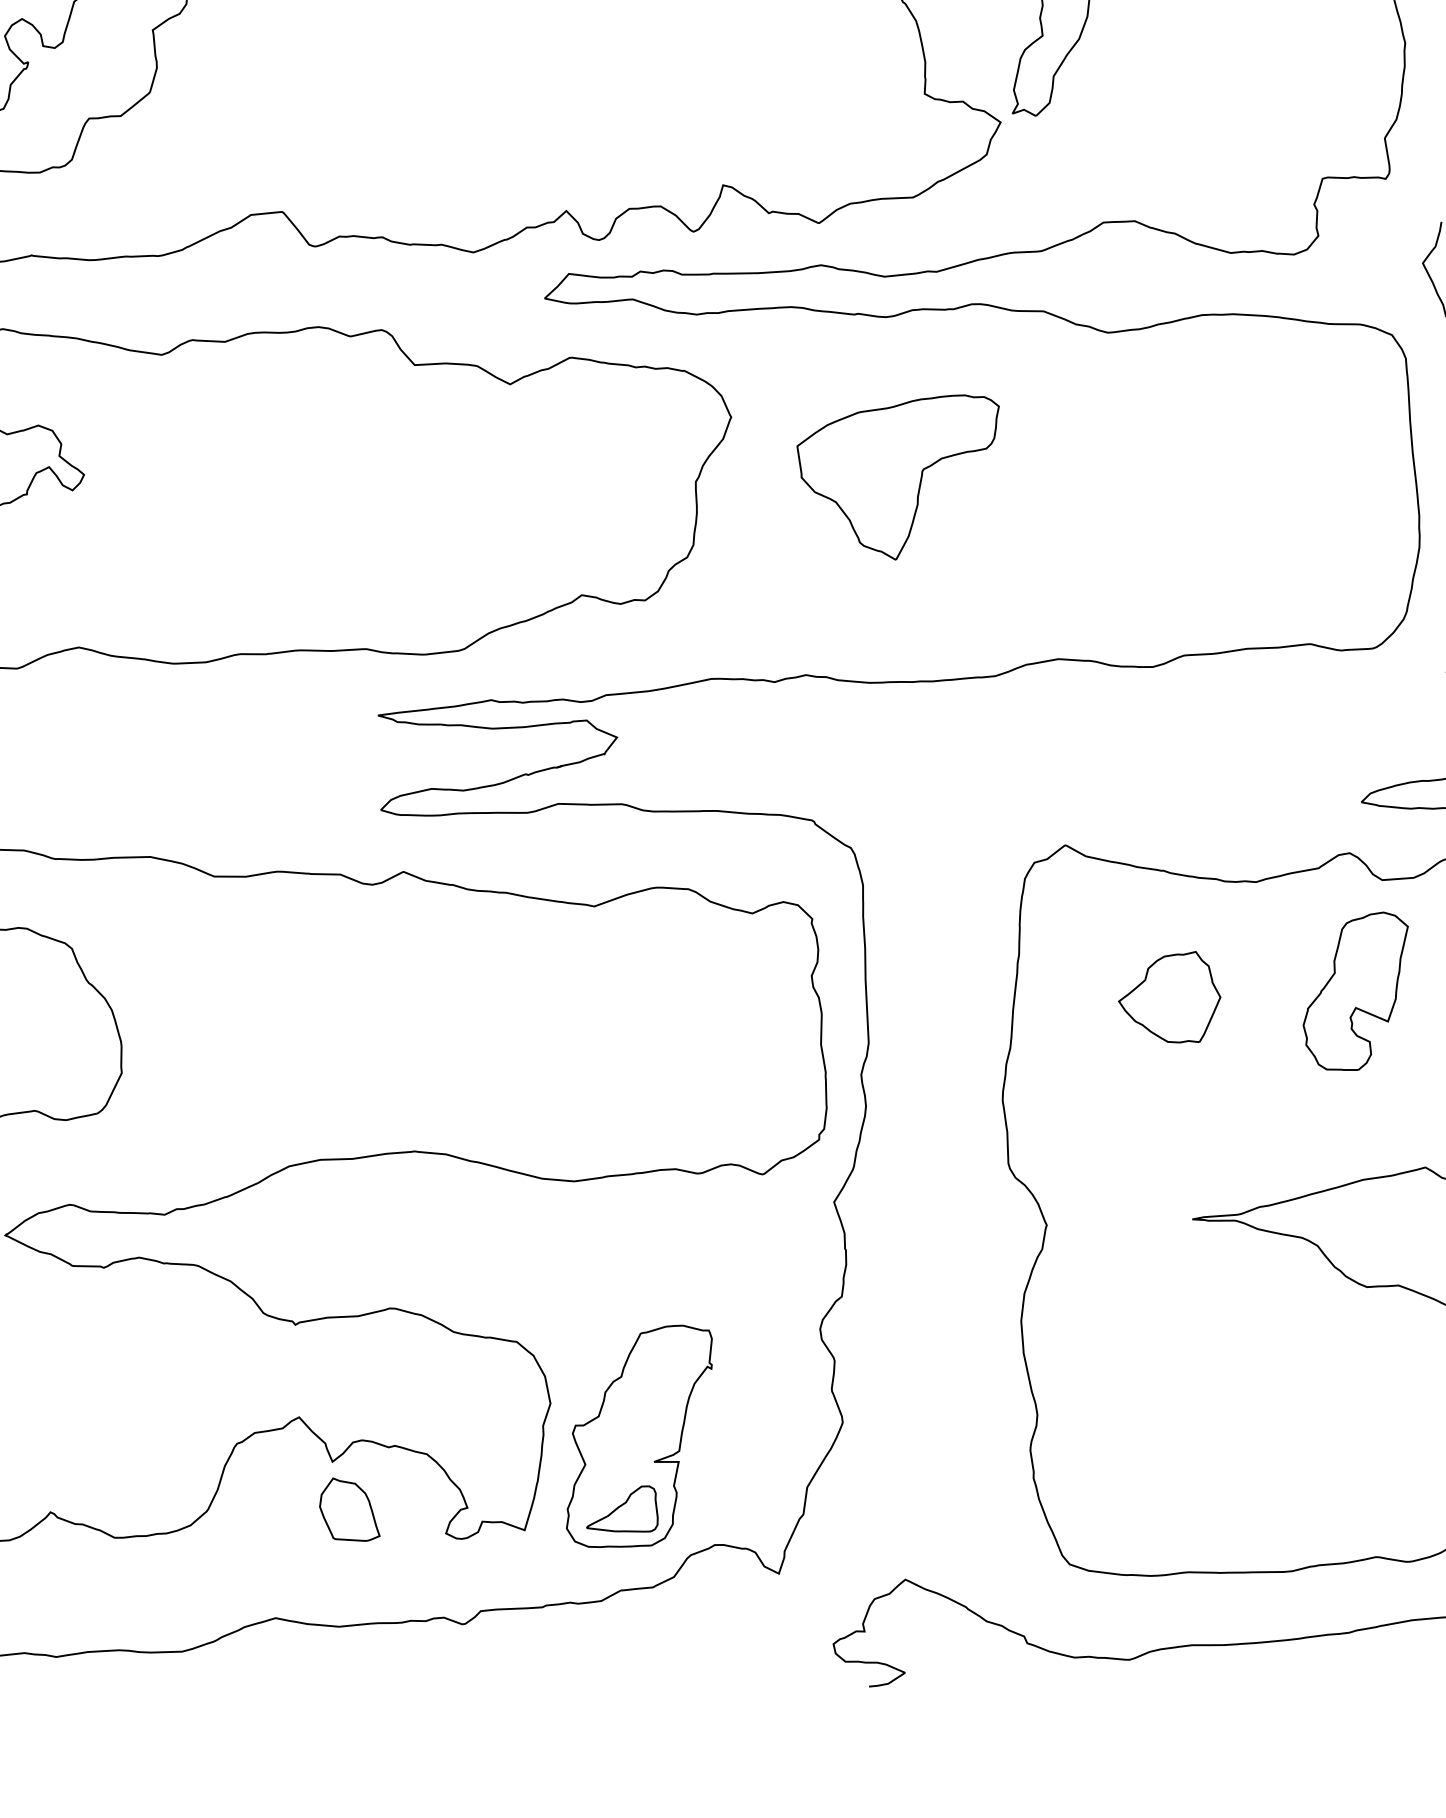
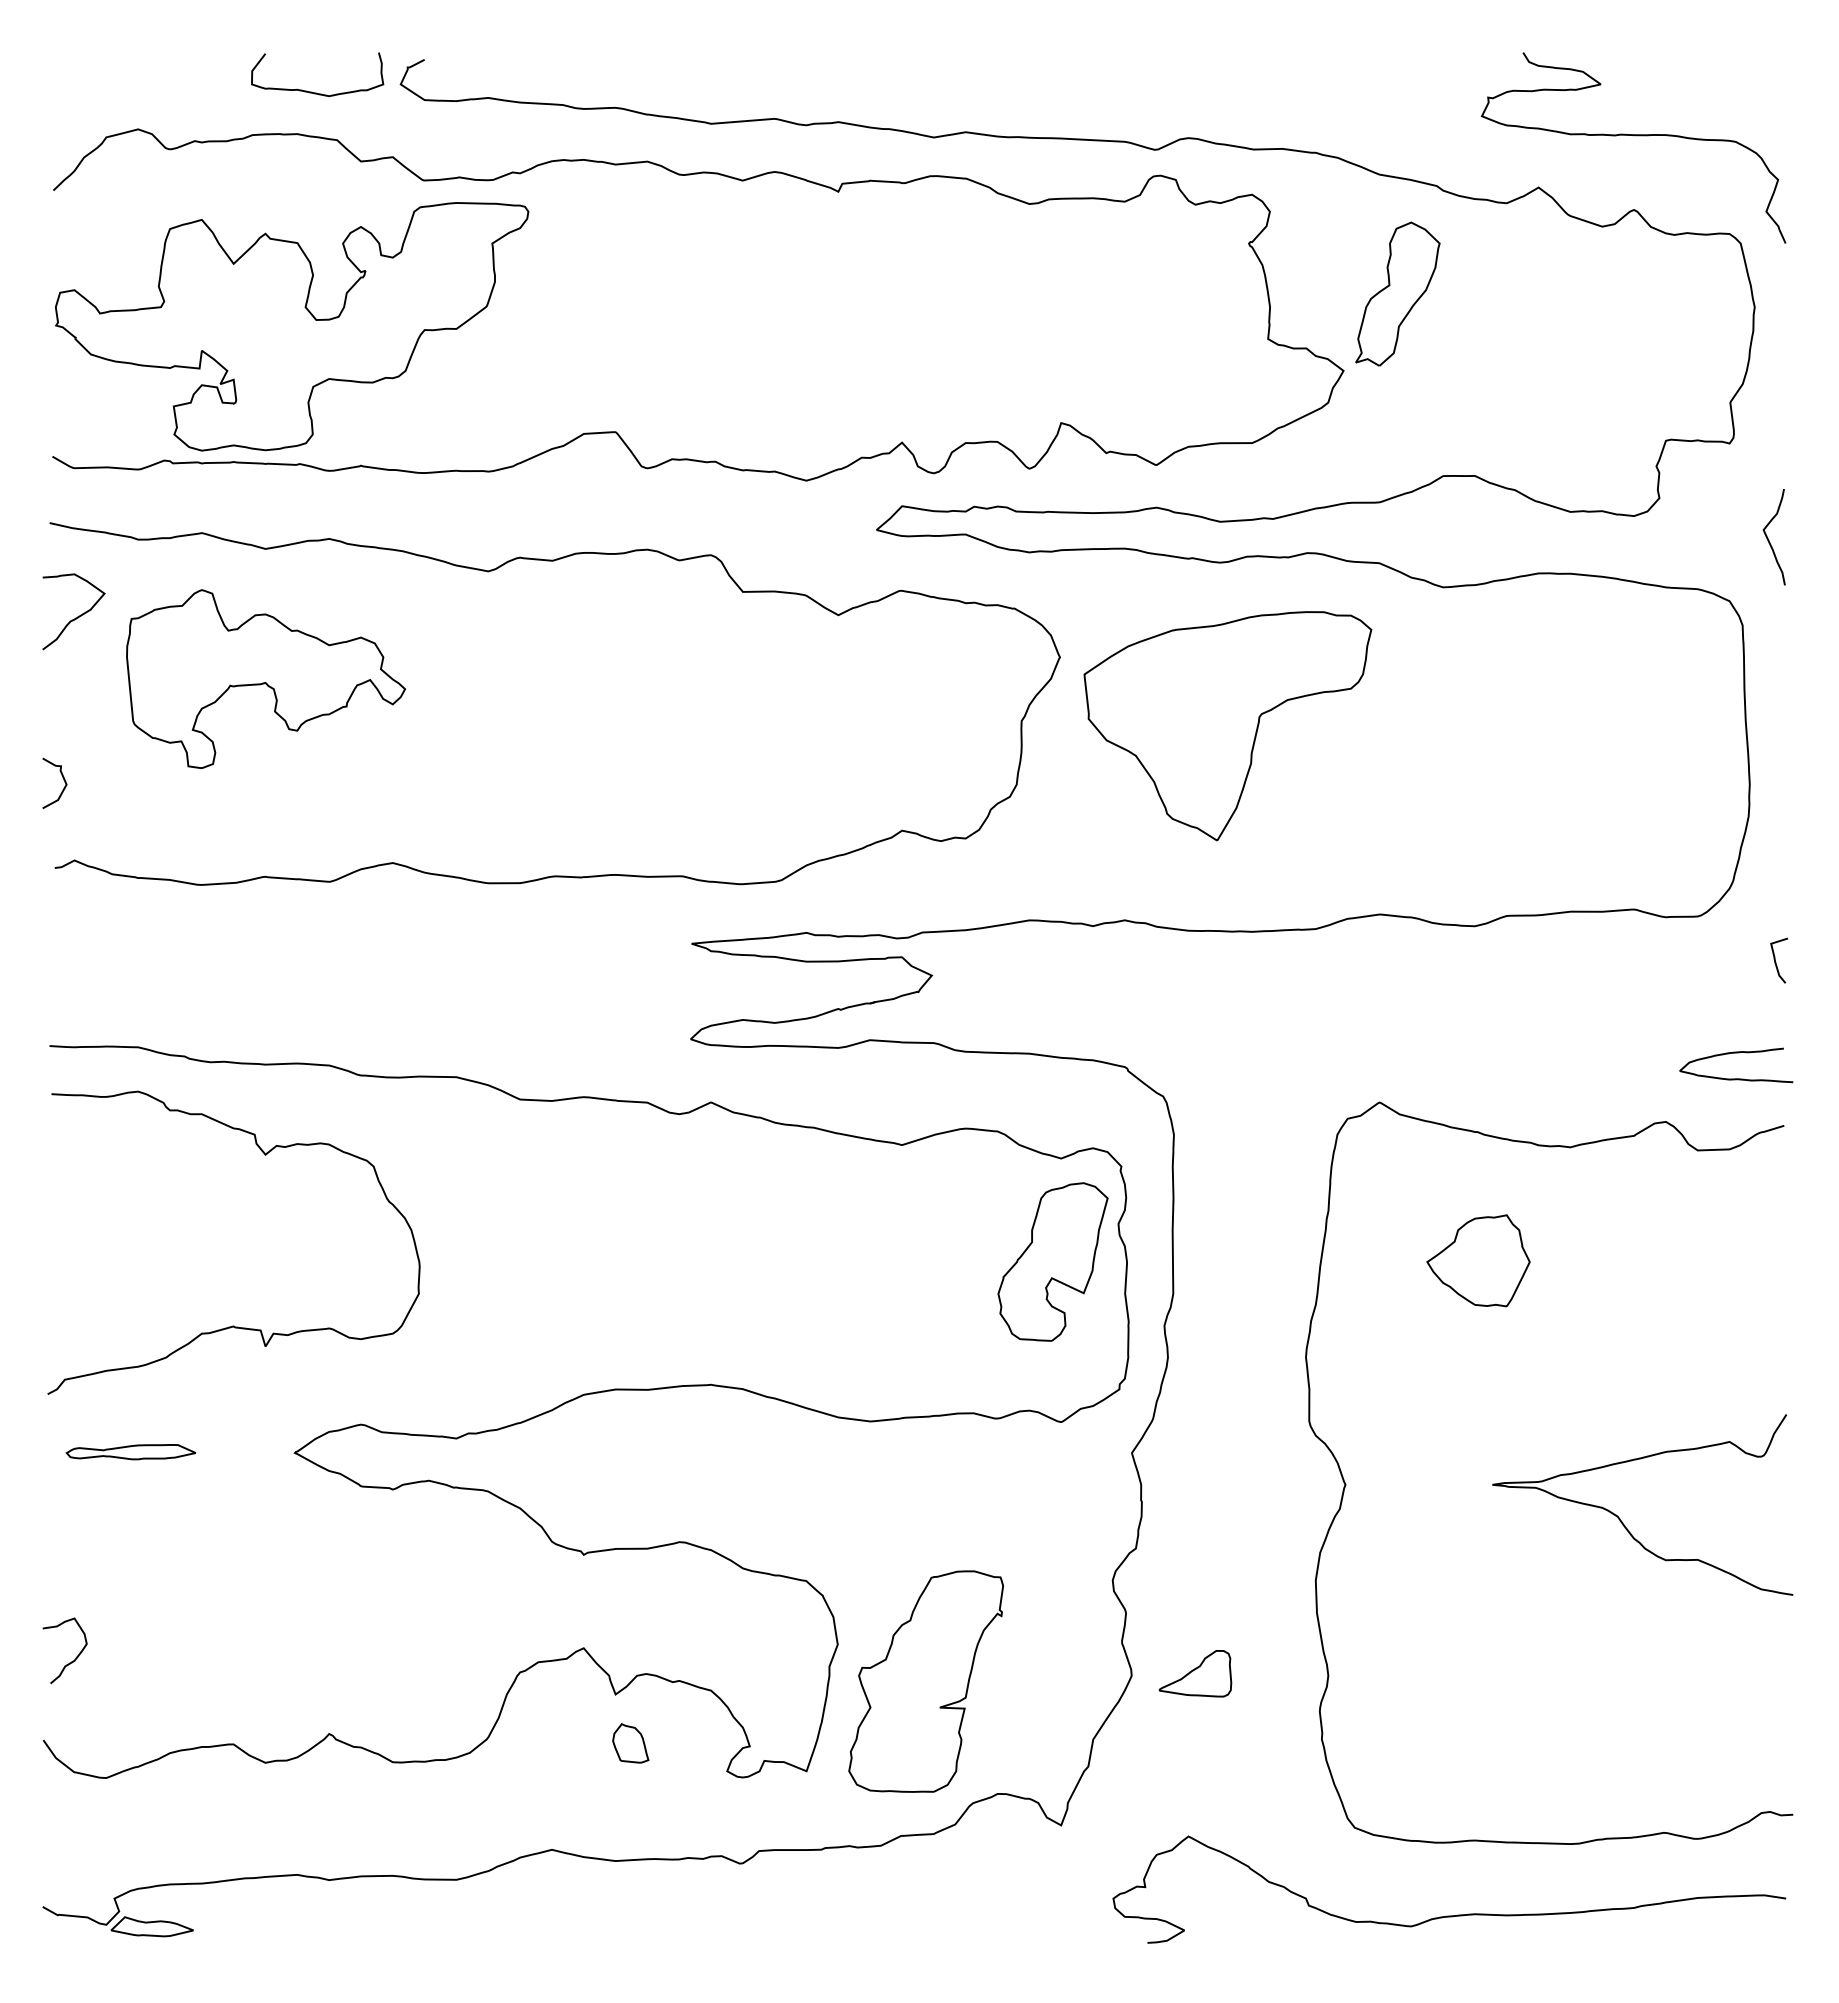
part: (899, 478) -> (1227, 725), size x1.4
part: (1355, 991) -> (1052, 1261), moved
part: (349, 1509) -> (630, 1743), size x0.6
part: (621, 1509) -> (1195, 1673), moved

